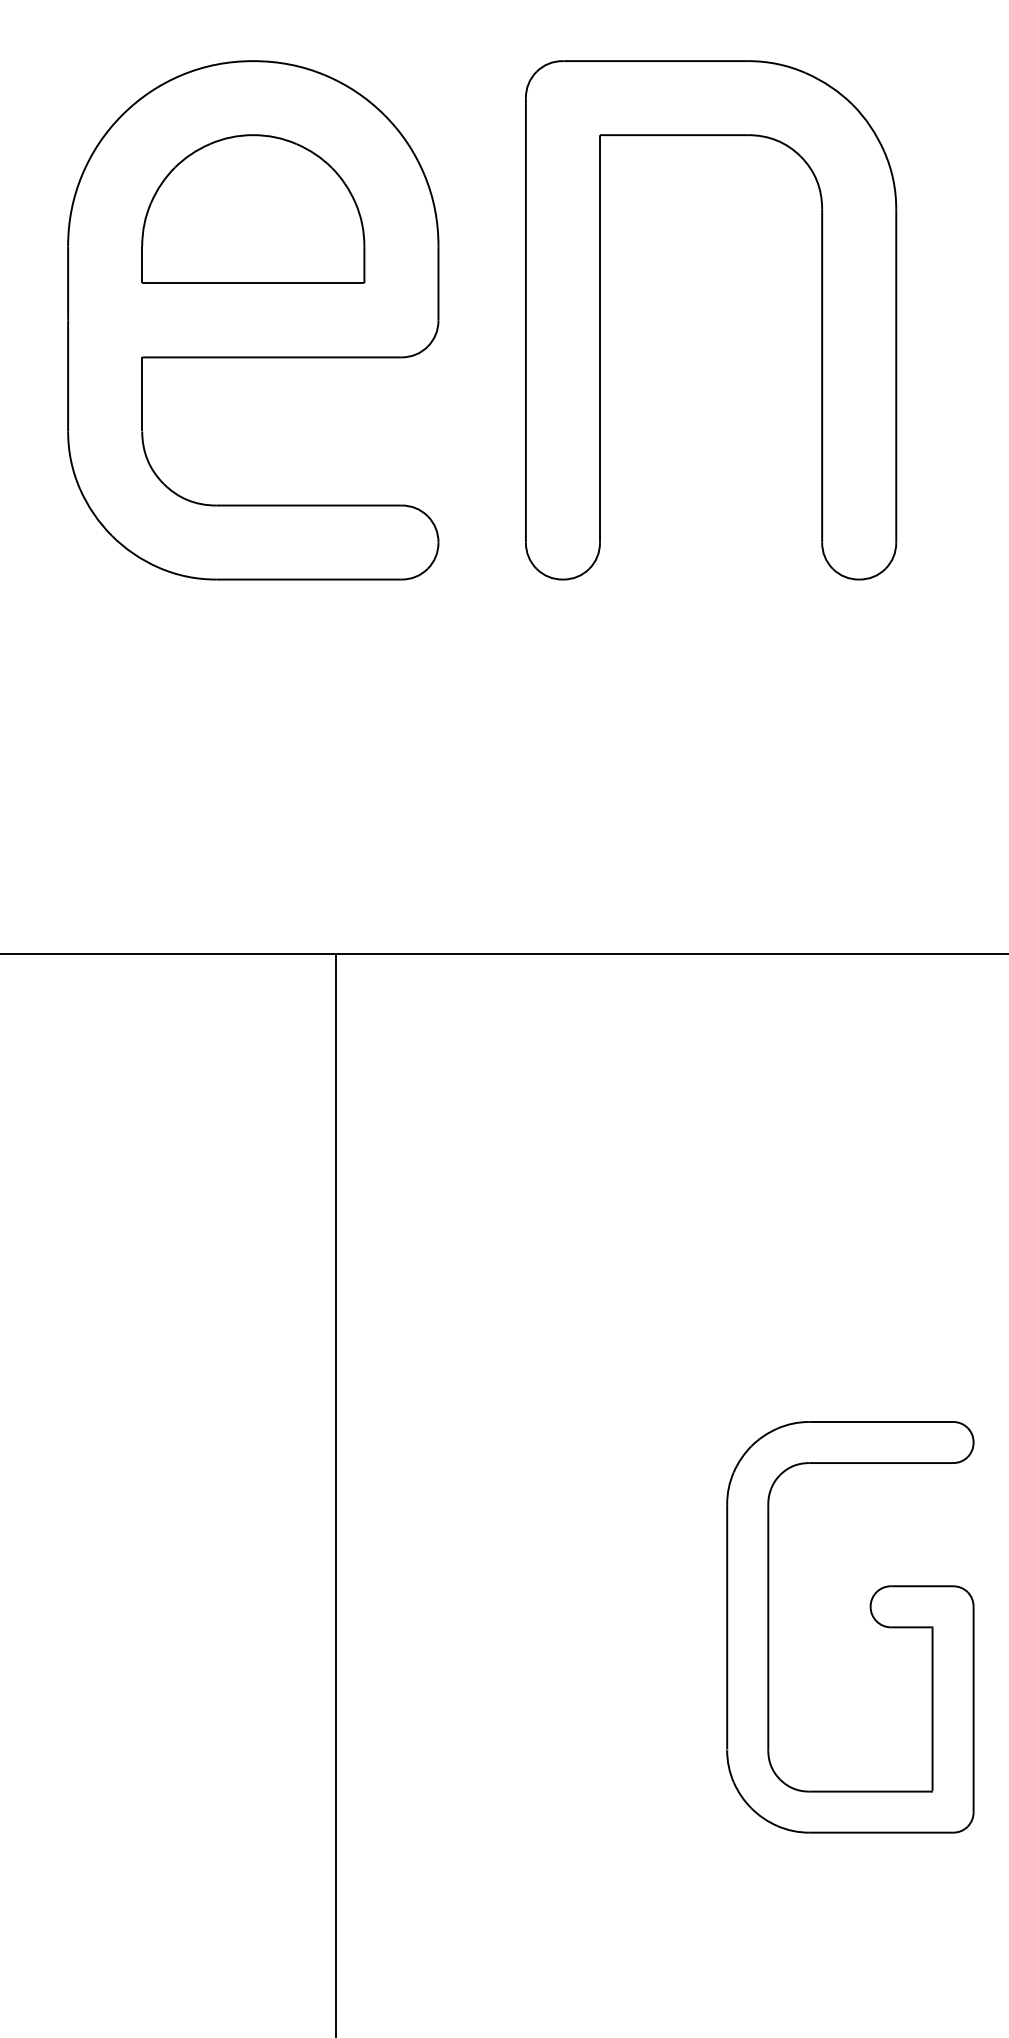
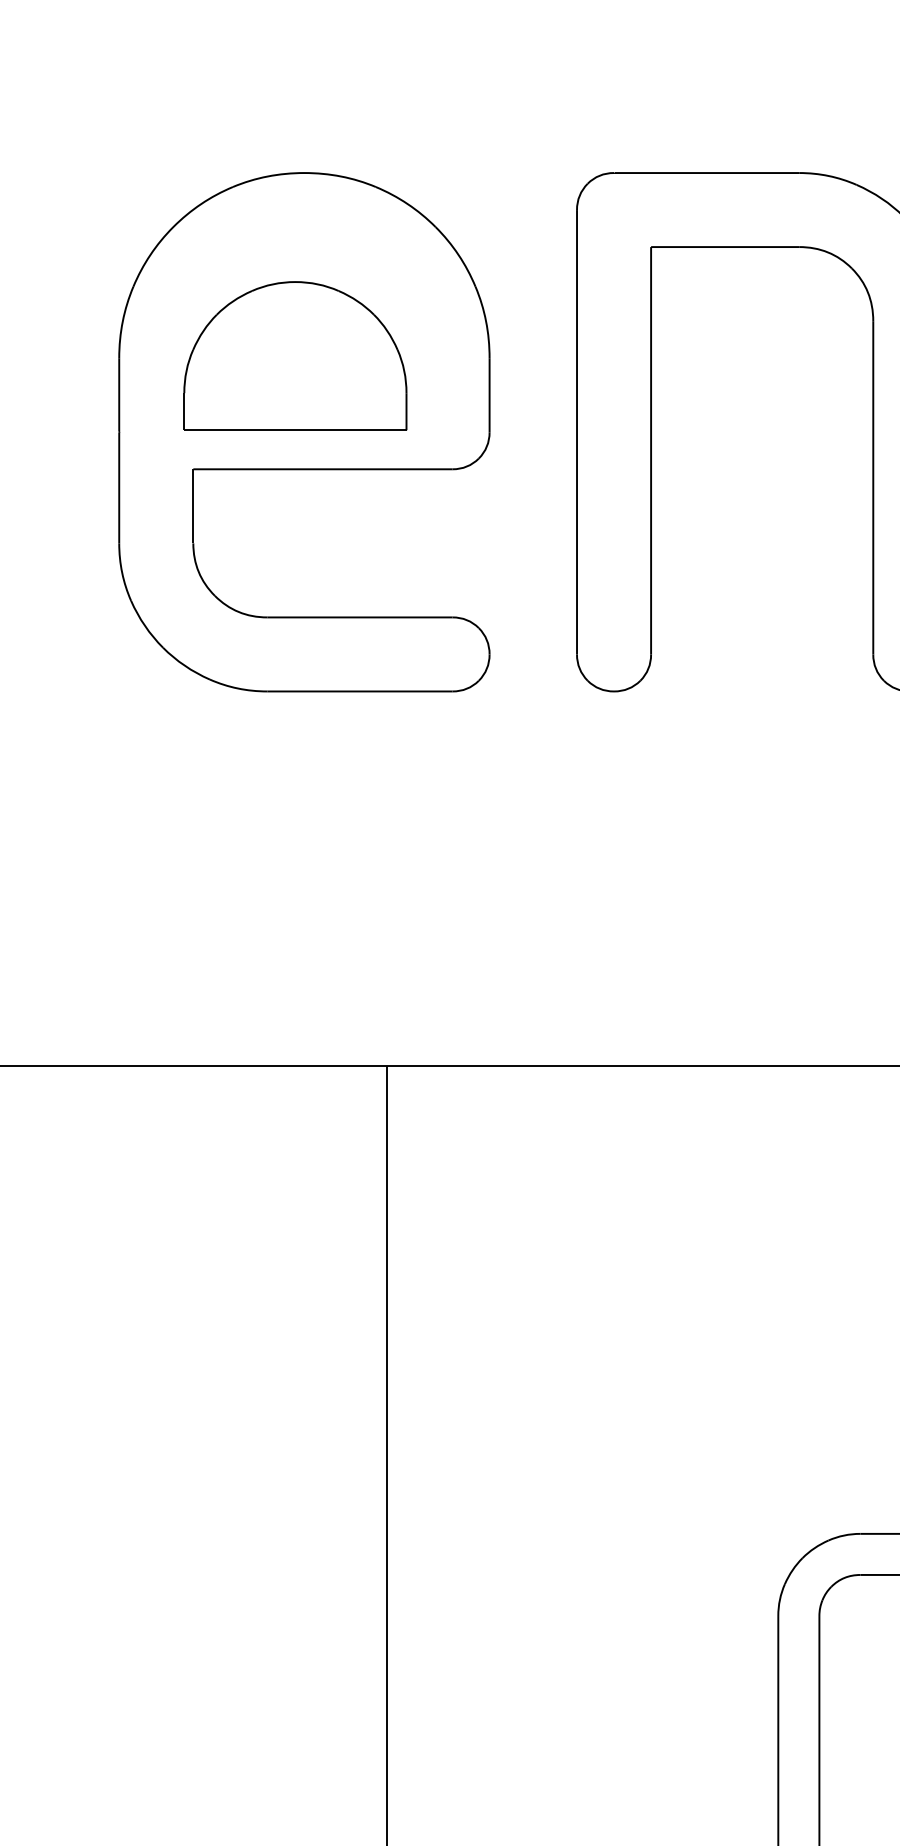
part: (253, 208) -> (295, 355), moved

